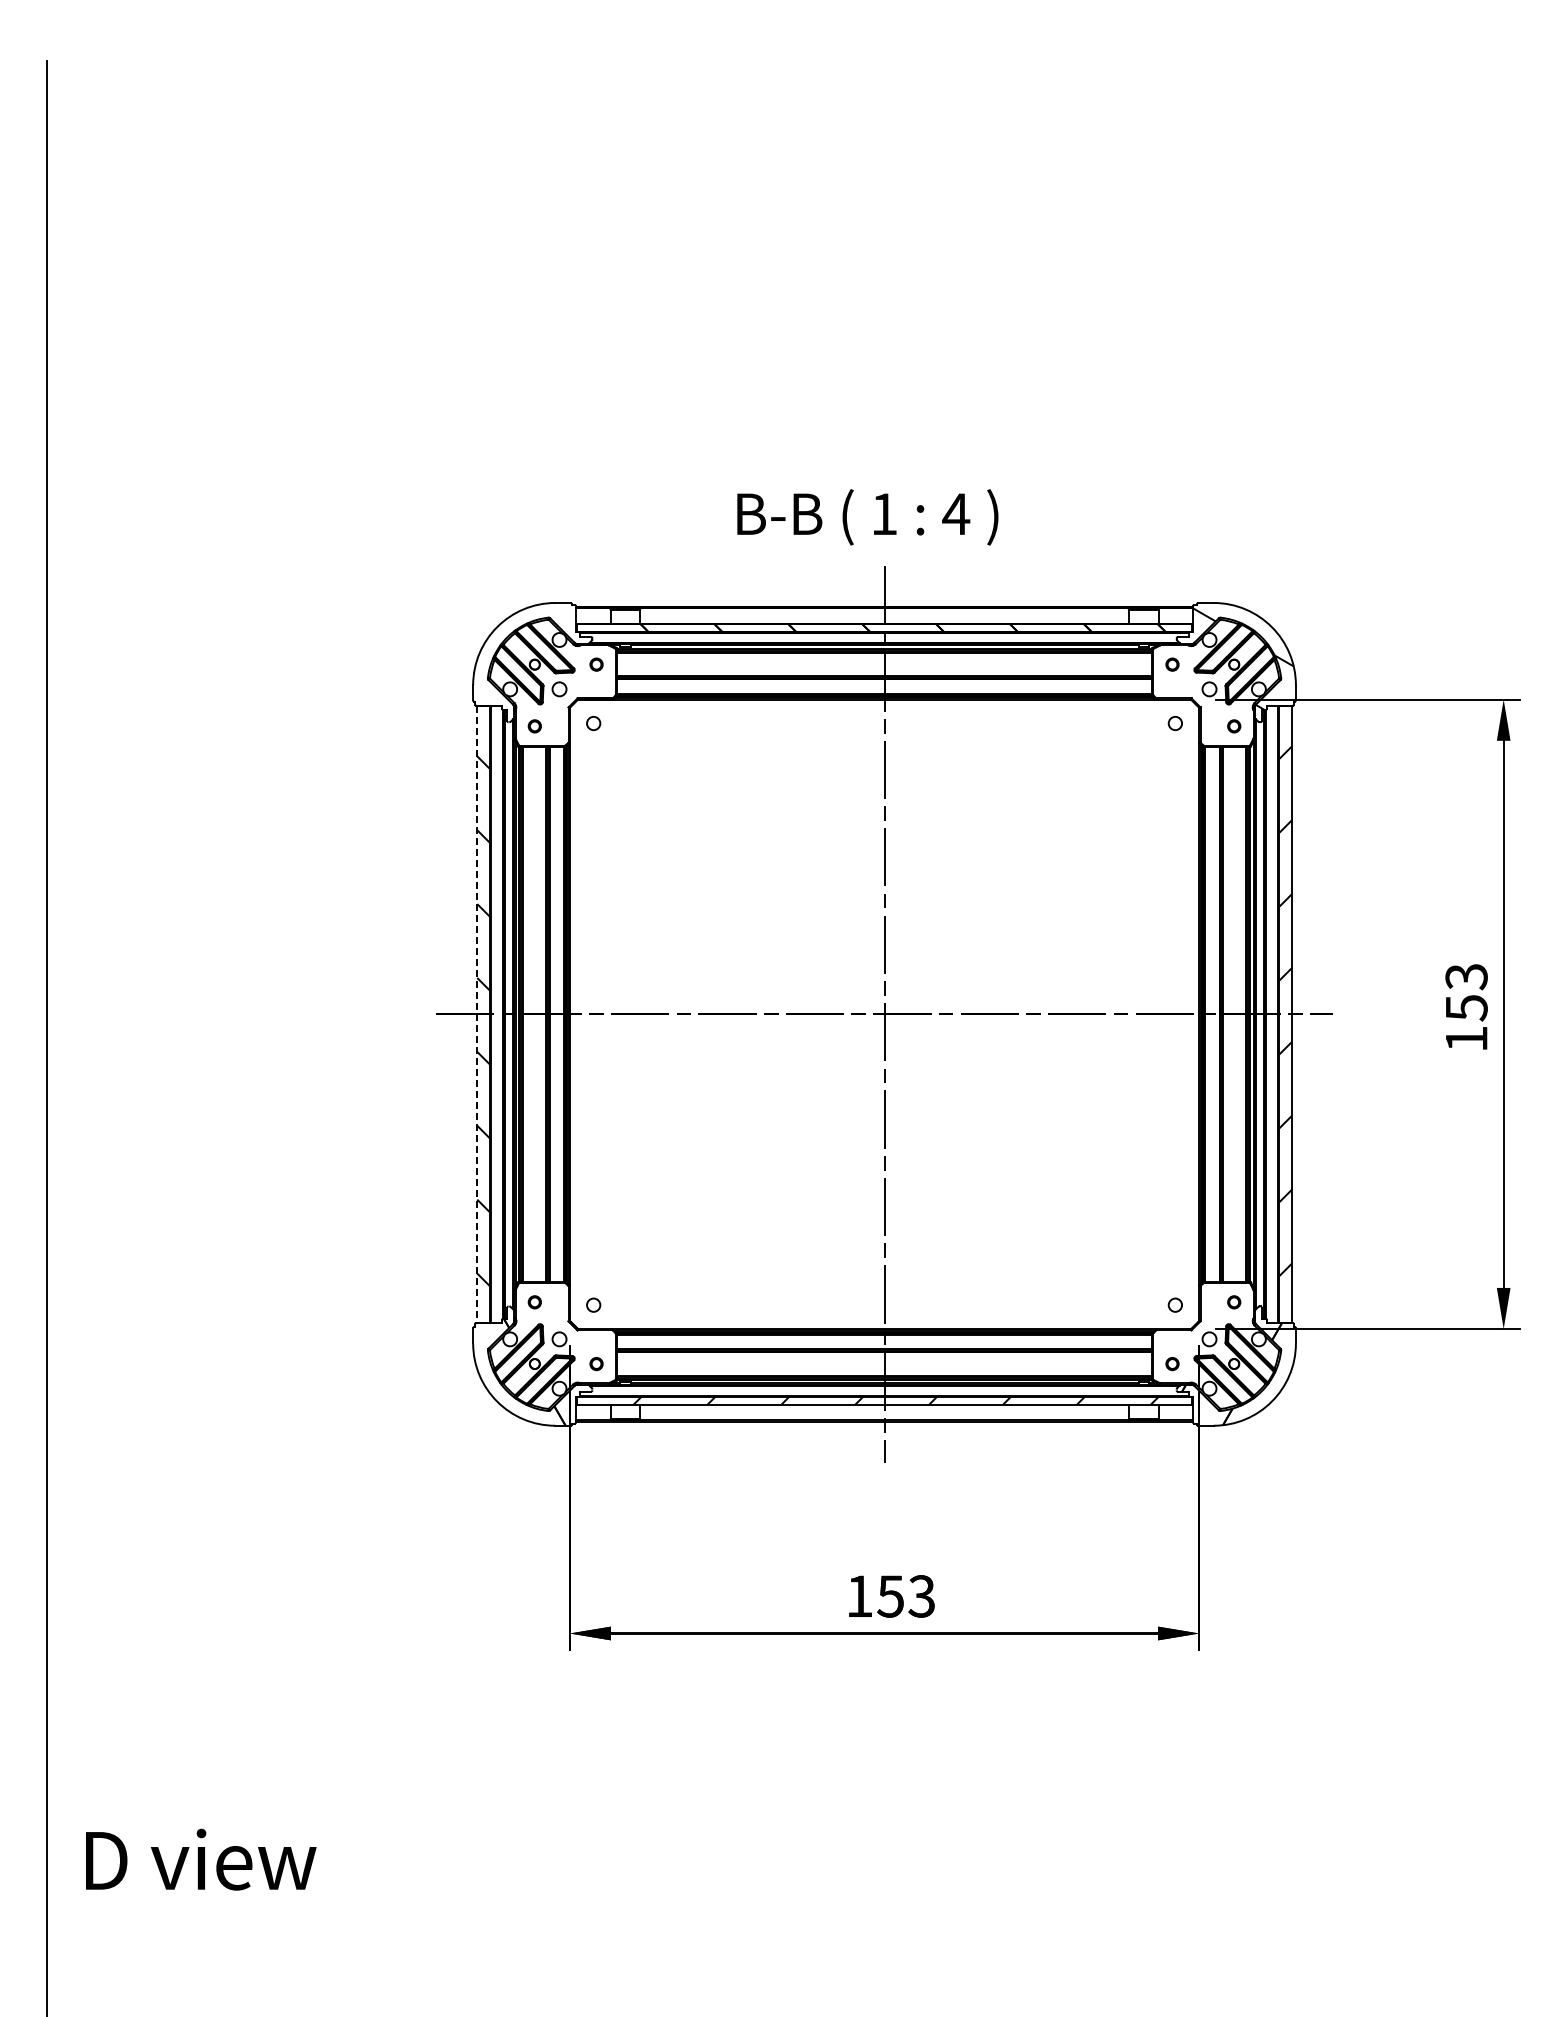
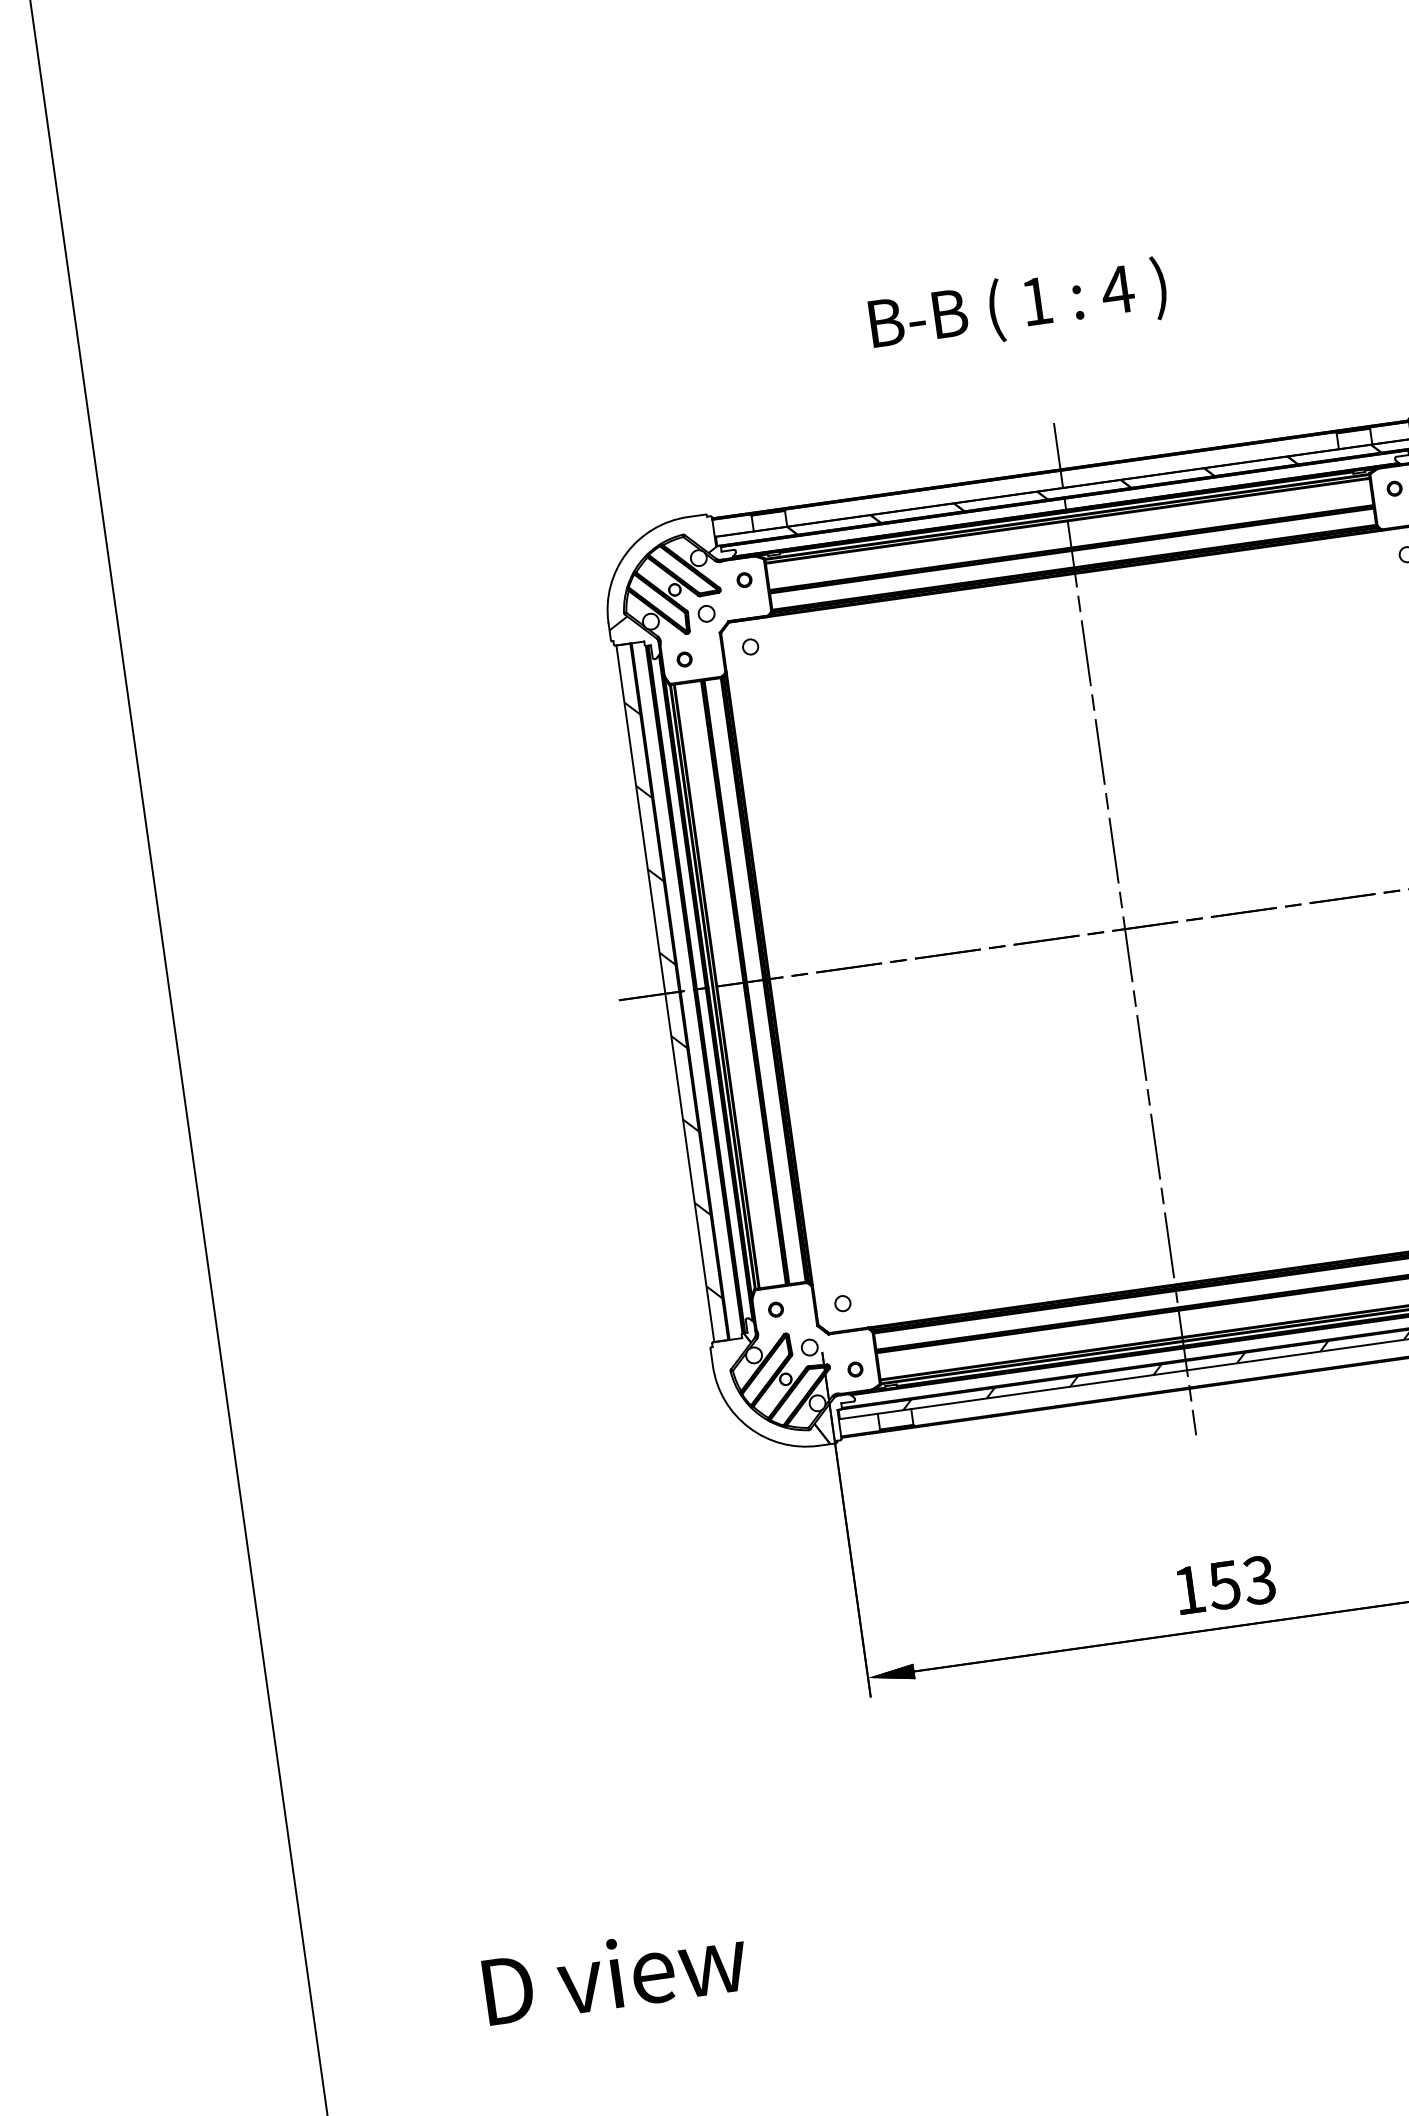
text: (867, 517) -> (1018, 307), moved
hatch: (525, 661) -> (663, 587), added
line: (477, 1014) -> (665, 993), dashed -> solid
text: (201, 1859) -> (615, 1973), moved

